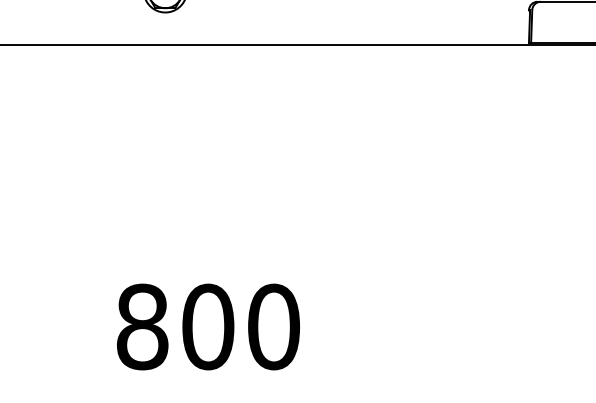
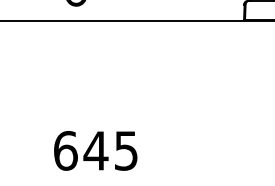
text: (209, 326) -> (96, 150), 800 -> 645

